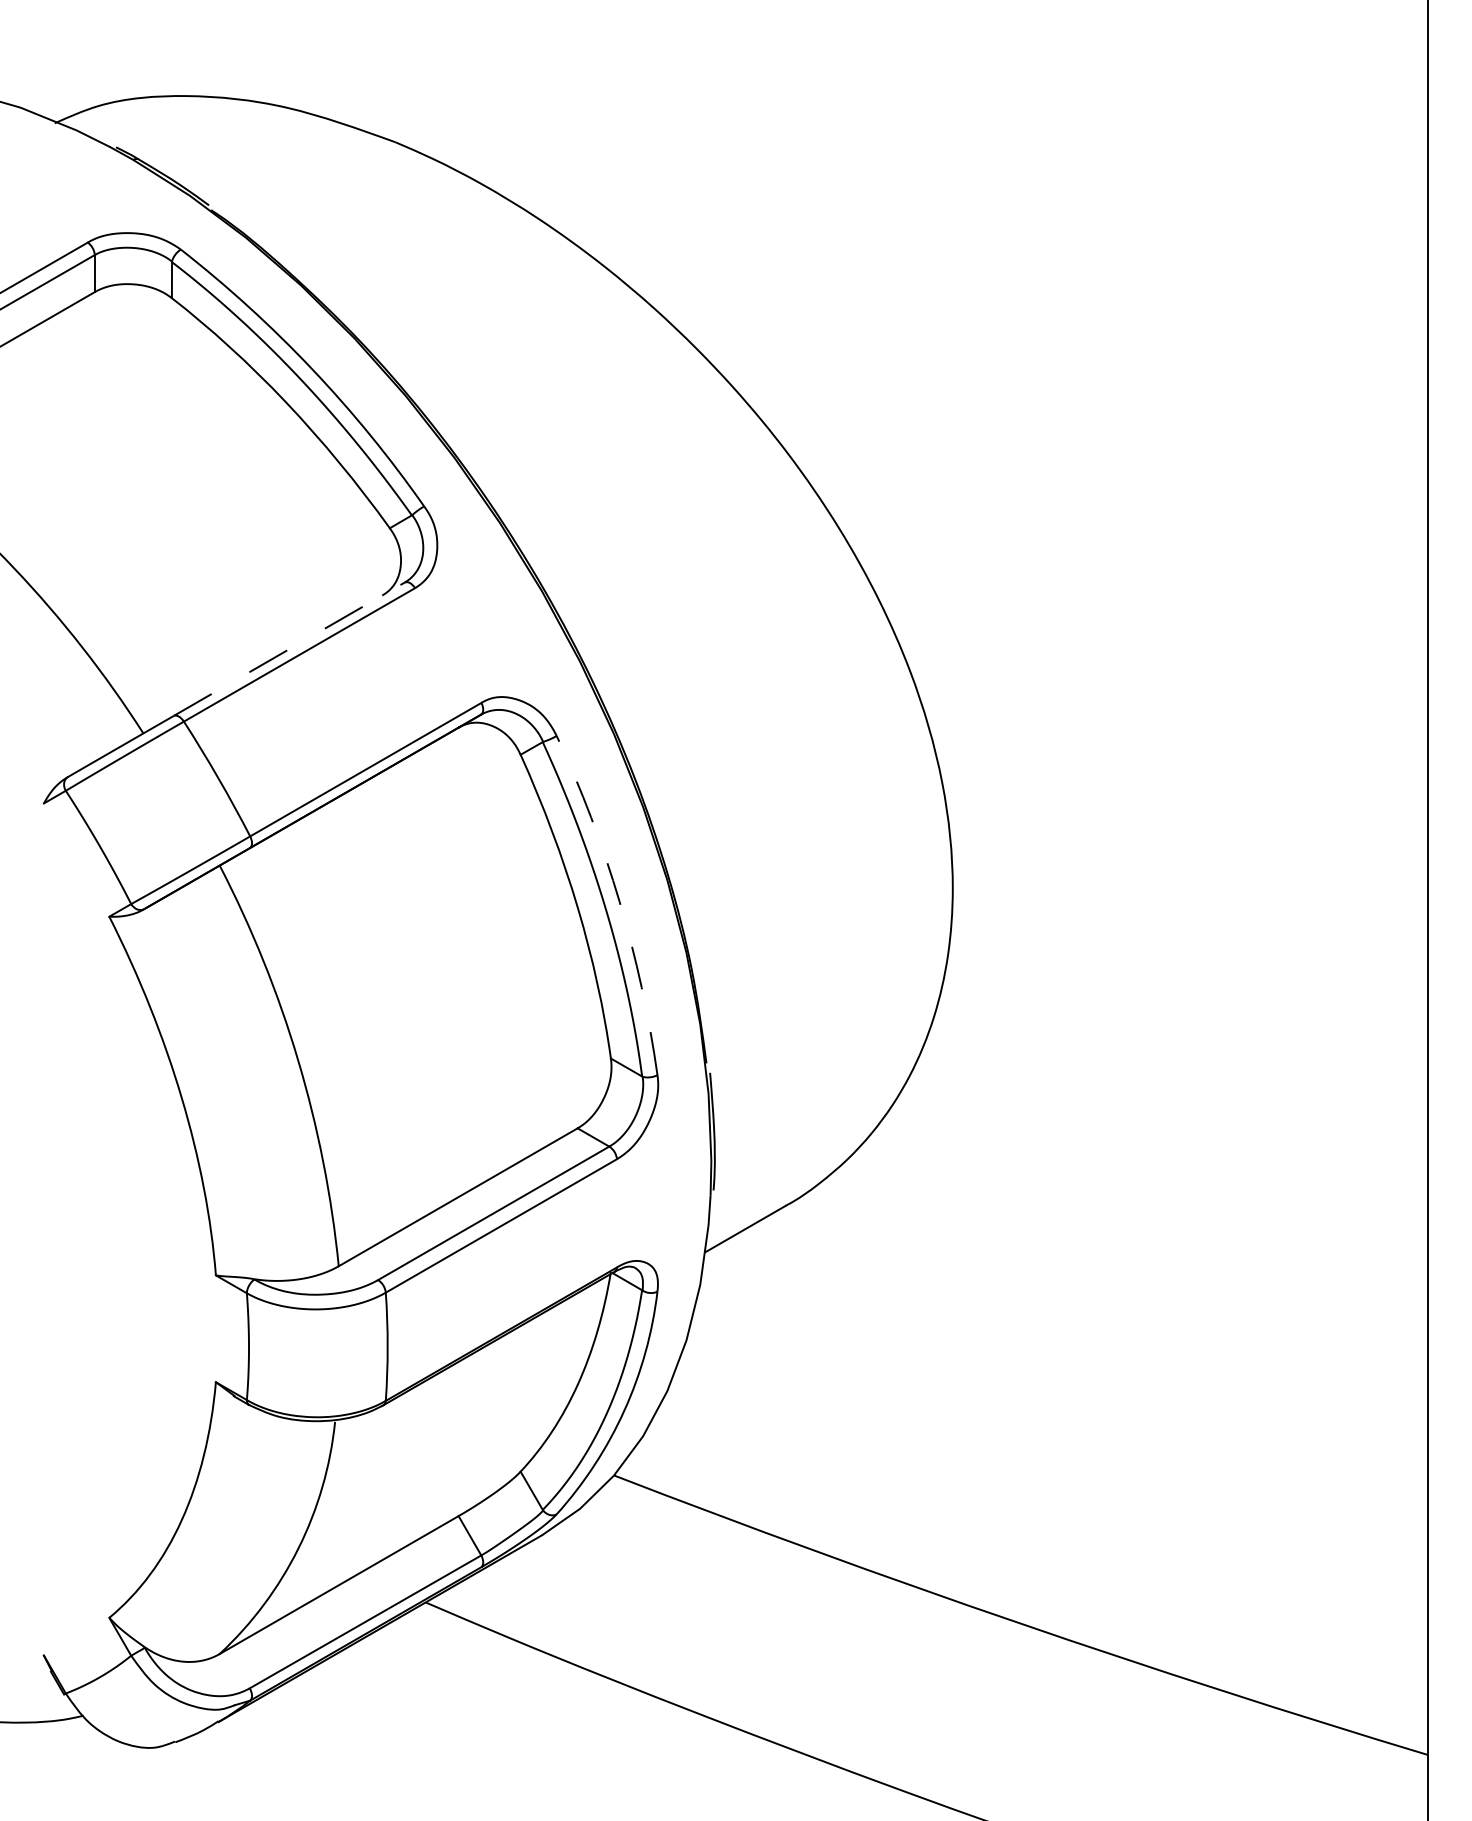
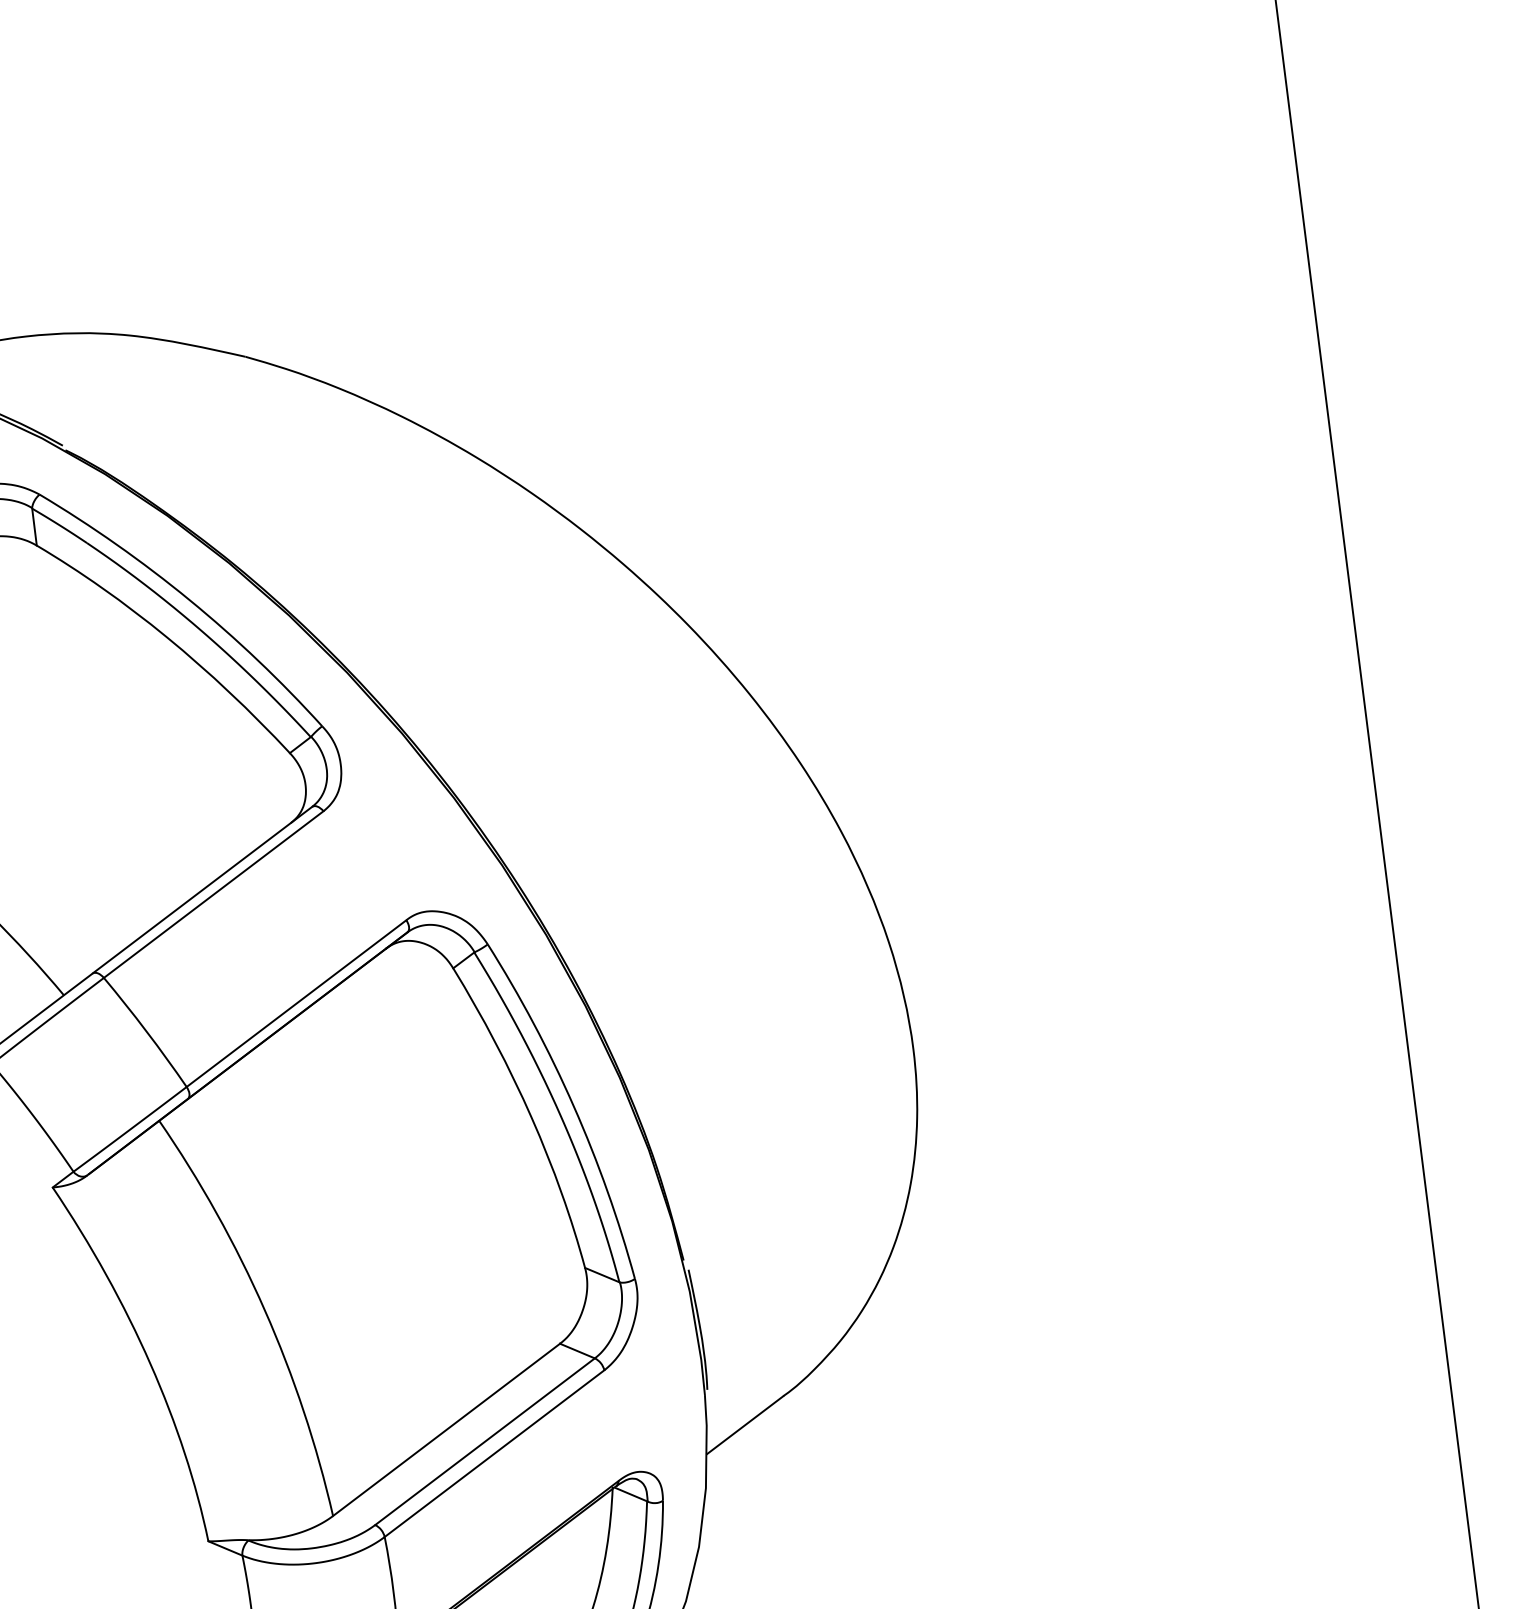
line: (289, 648) -> (202, 889), dashed -> solid
arc: (619, 901) -> (573, 1105), dashed -> solid

